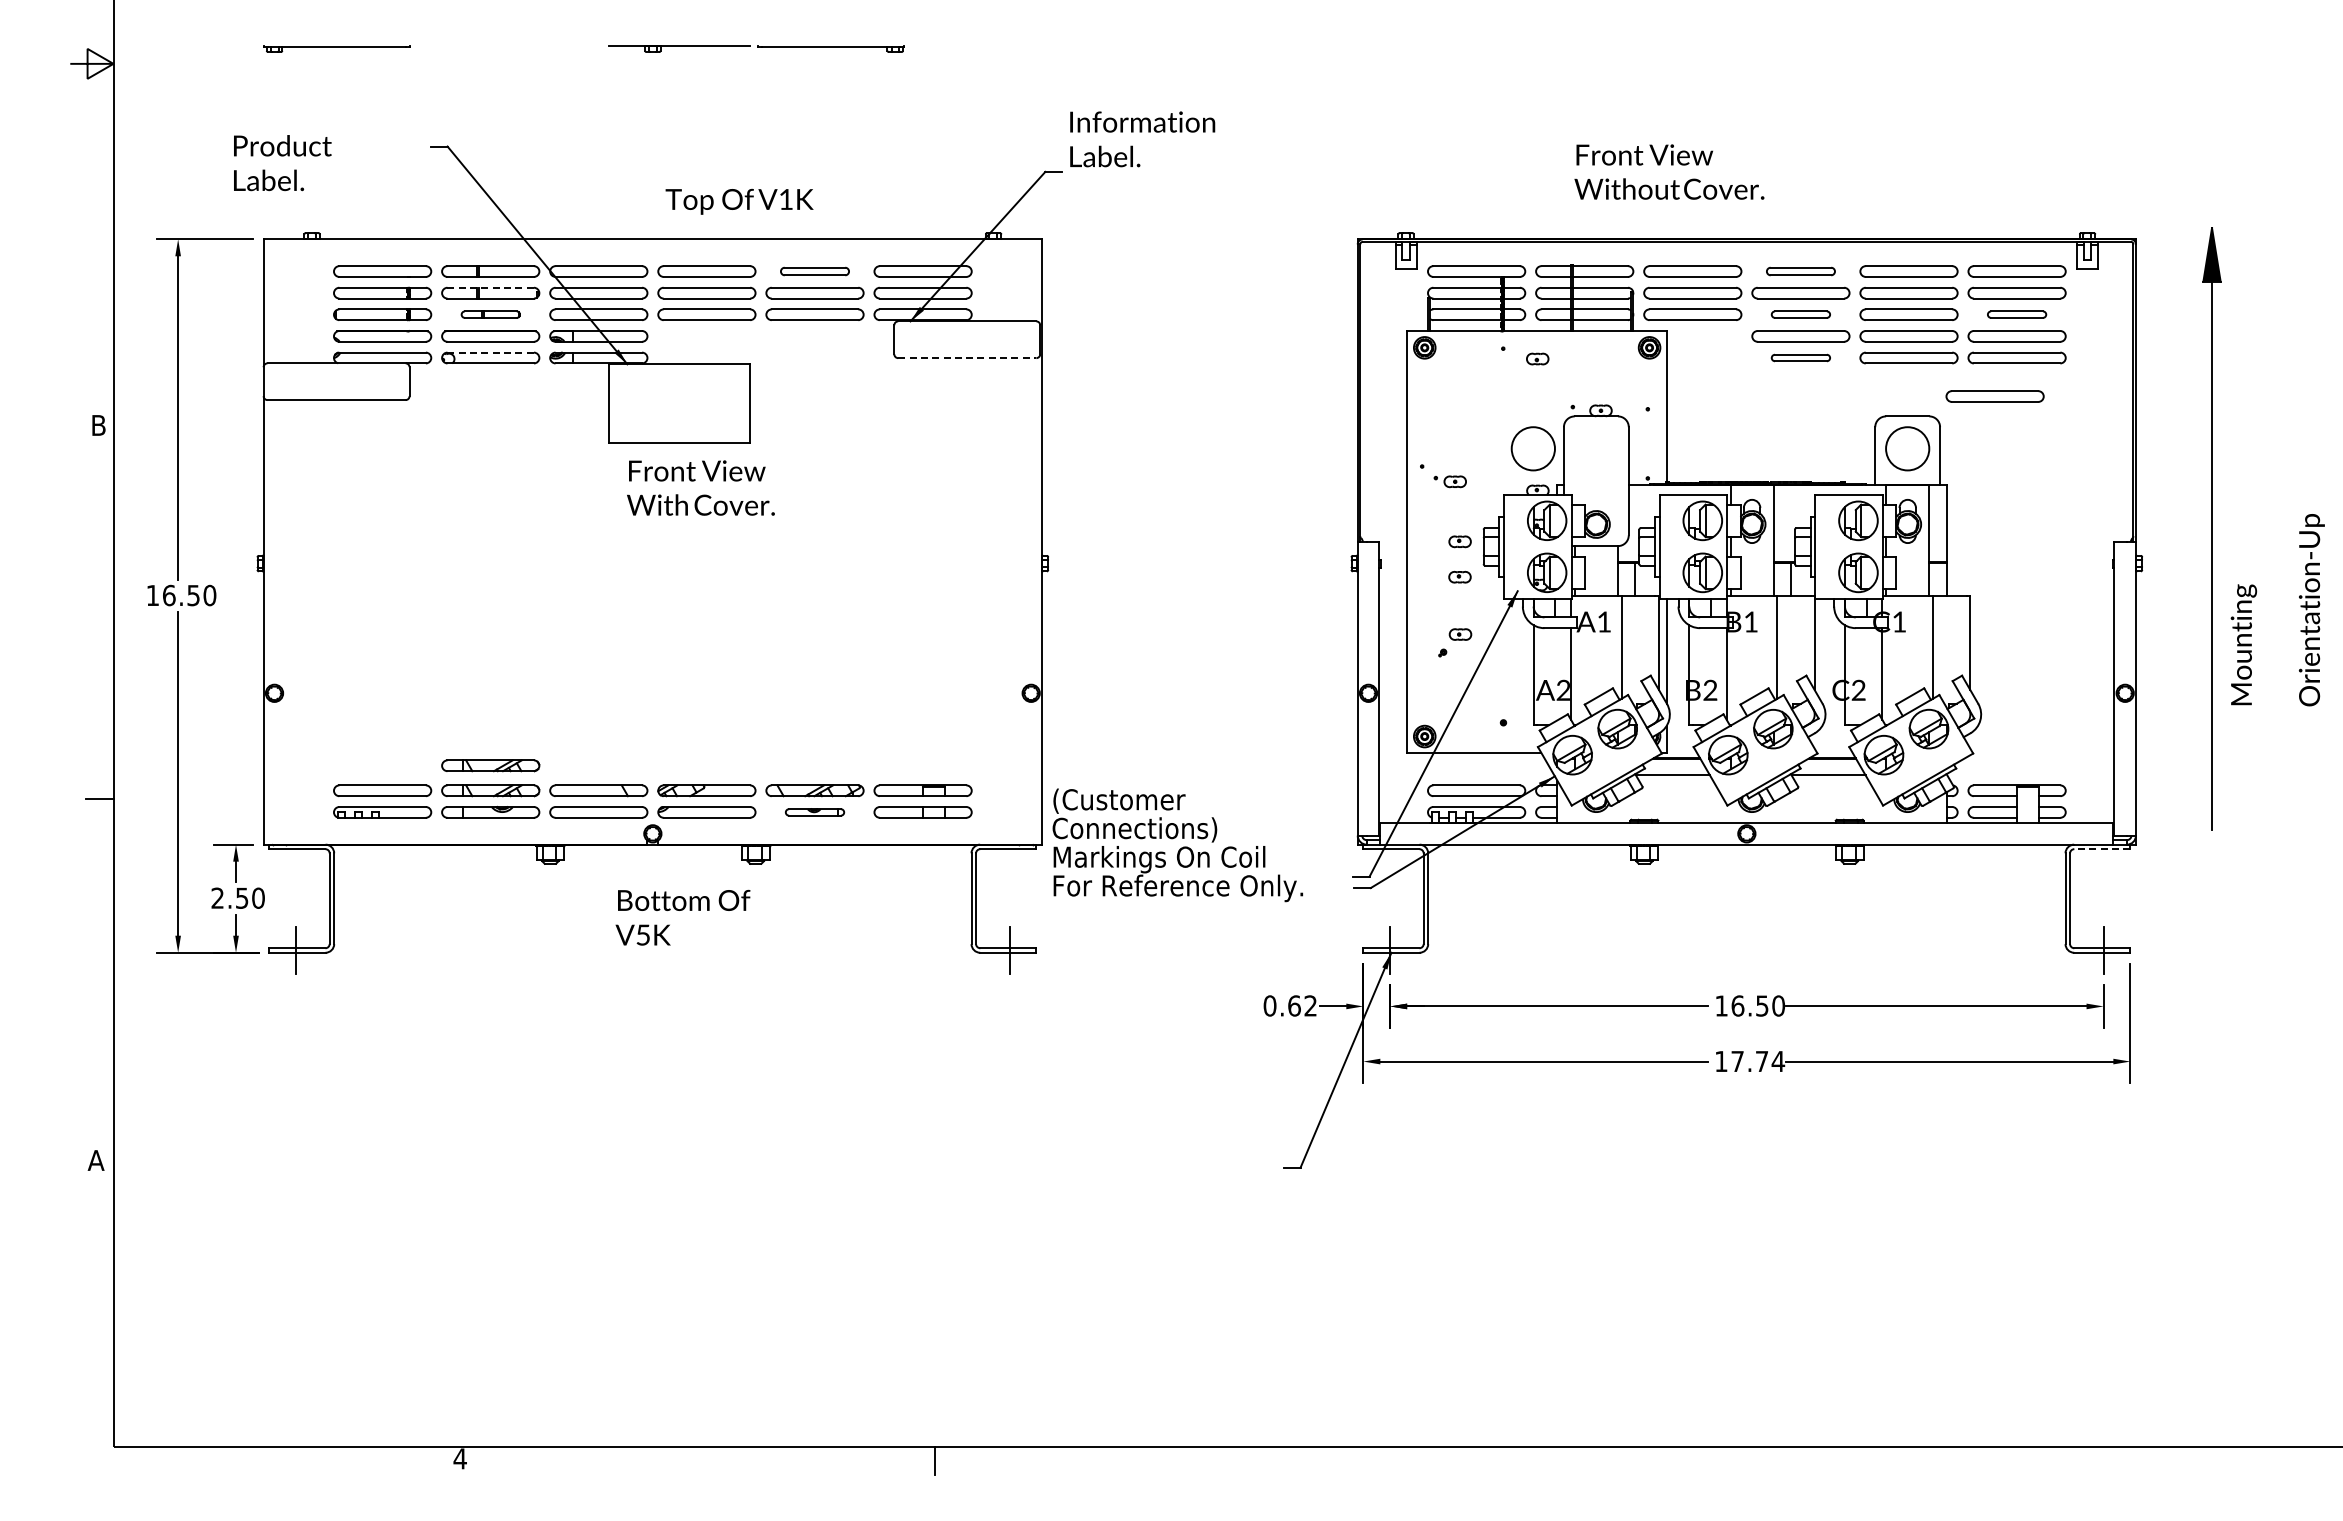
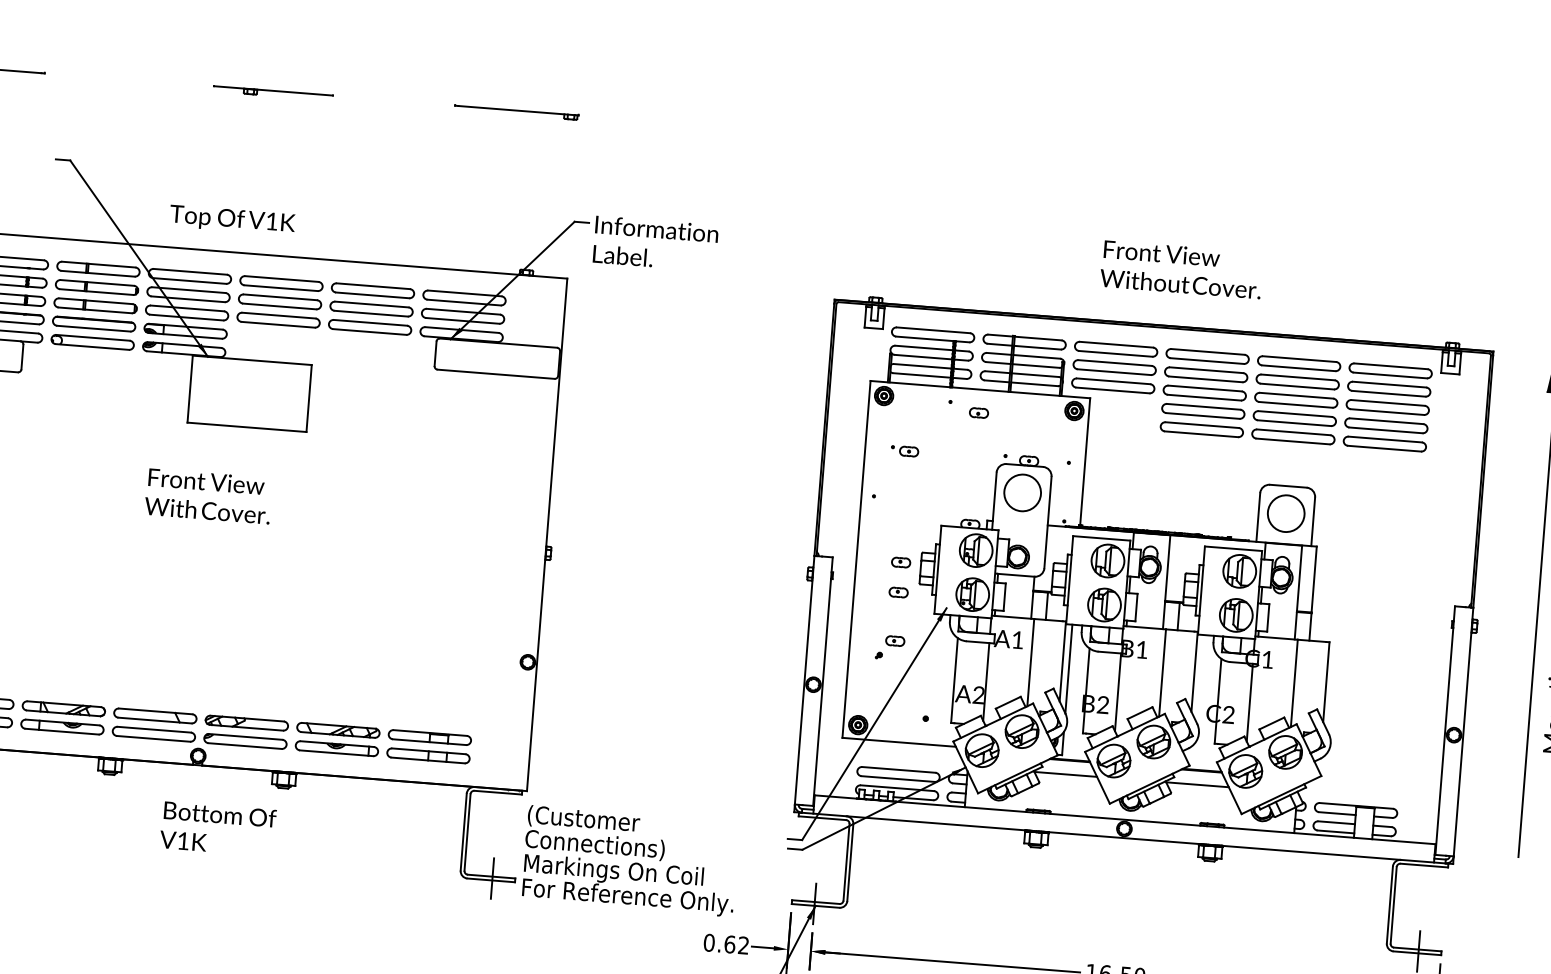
part: (830, 48) -> (516, 112), moved
text: (1142, 139) -> (655, 244), moved
text: (1669, 171) -> (1181, 269), moved
text: (739, 201) -> (232, 220), moved
part: (814, 271) -> (372, 290), size x1.43
part: (1800, 271) -> (1207, 356), size x1.43
line: (491, 287) -> (98, 282), dashed -> solid
part: (490, 314) -> (95, 305), size x1.67
part: (1800, 314) -> (1204, 392), size x1.67
part: (2016, 314) -> (1387, 407), size x1.67
line: (491, 352) -> (93, 337), dashed -> solid
part: (1800, 357) -> (1201, 429), size x1.67
line: (967, 358) -> (496, 374), dashed -> solid
part: (1994, 396) -> (1363, 475), removed
circle: (1532, 448) -> (1021, 492), moved
part: (1449, 481) -> (904, 450), moved
text: (700, 487) -> (208, 495), moved
part: (490, 765) -> (65, 687), removed
part: (814, 812) -> (336, 748), size x1.67
text: (1177, 845) -> (630, 861), moved
line: (2101, 849) -> (1423, 865), dashed -> solid
text: (642, 934) -> (182, 840), V5K -> V1K

